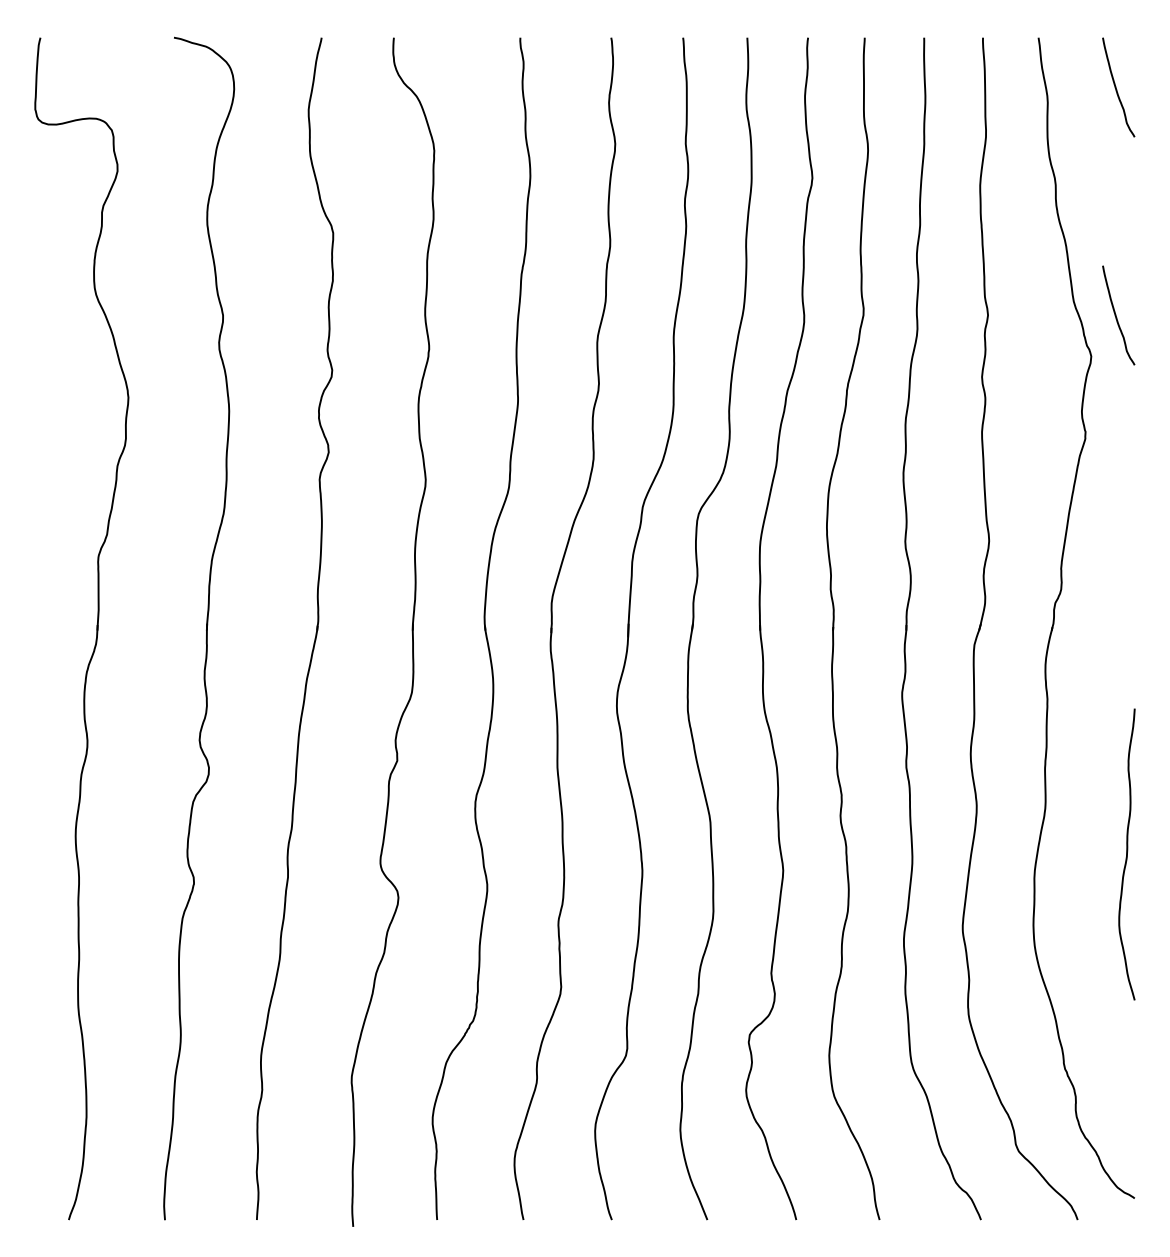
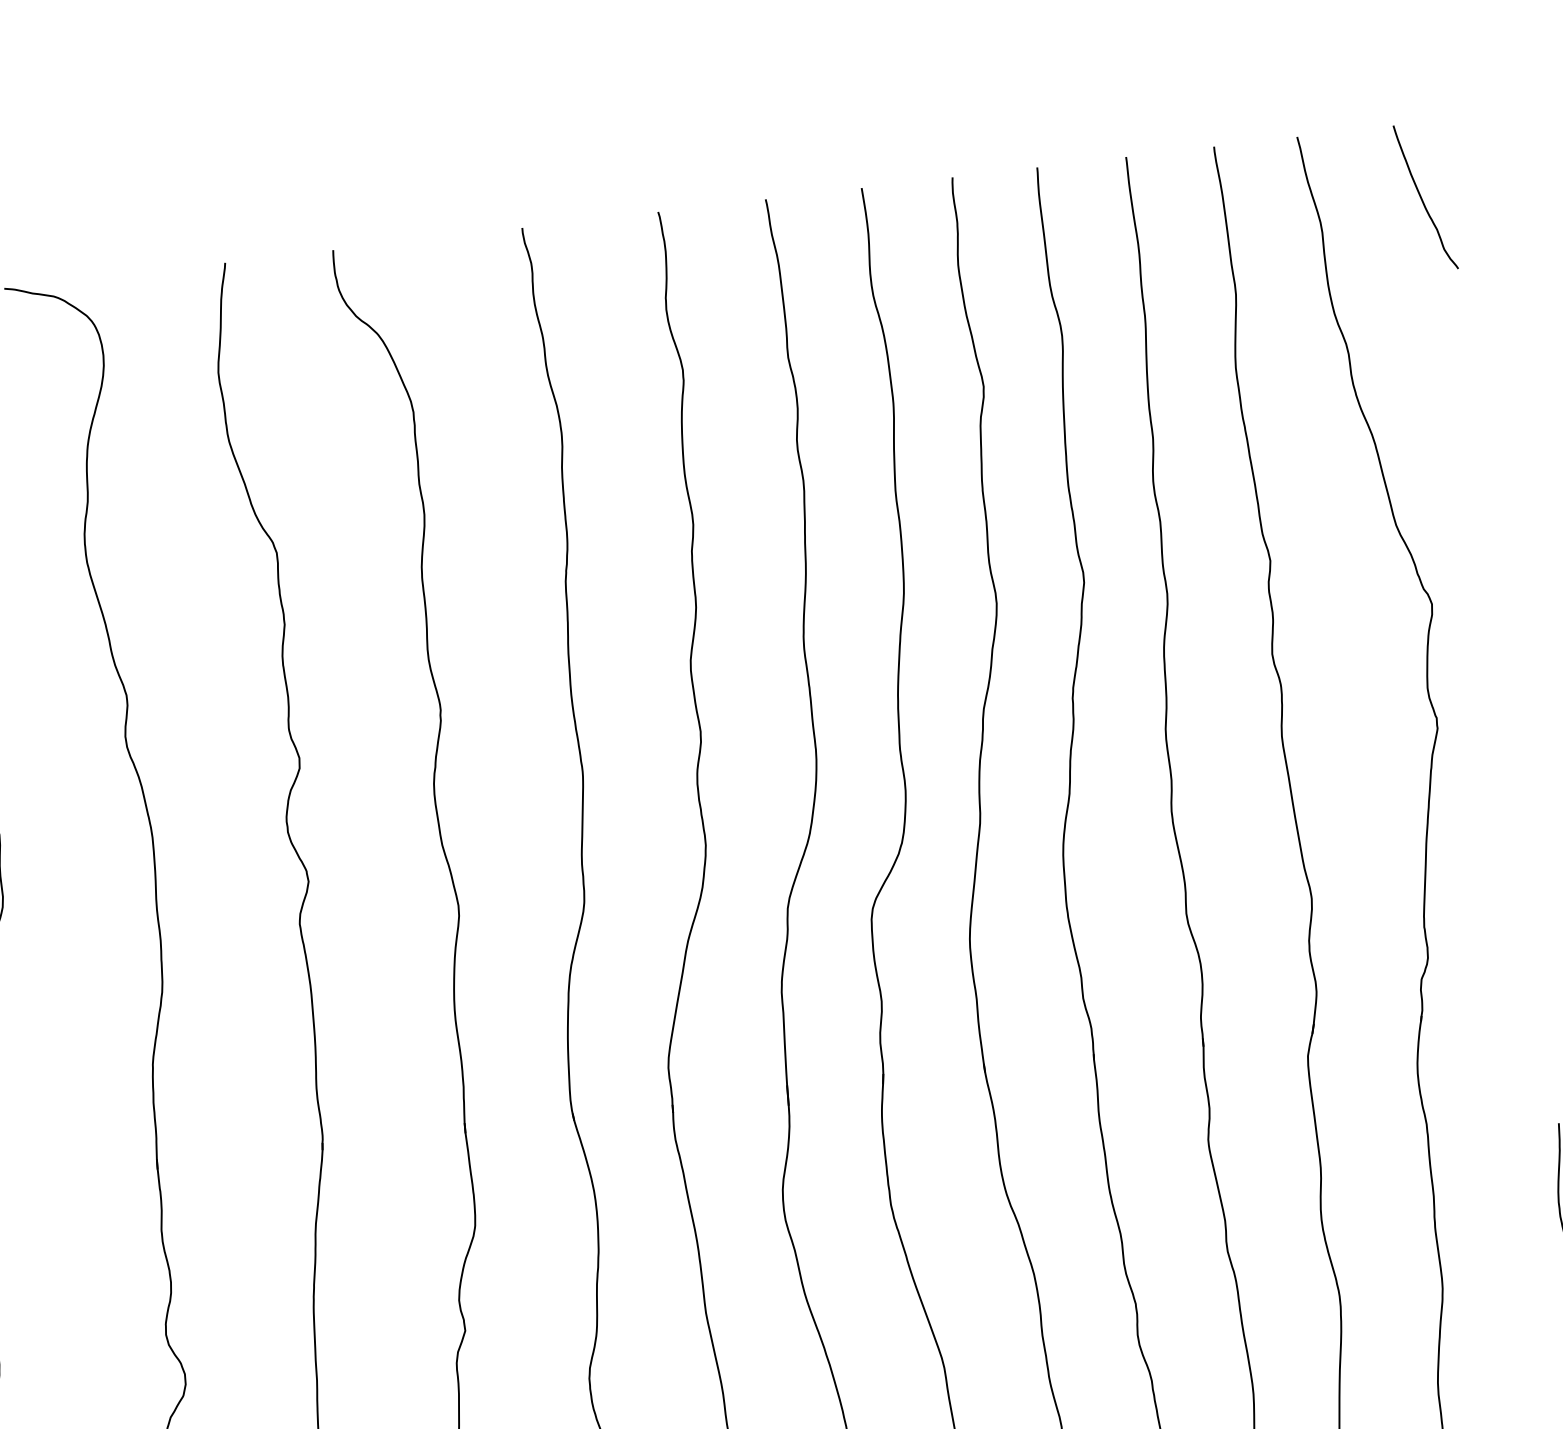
curve: (1116, 315) -> (1462, 538), removed

